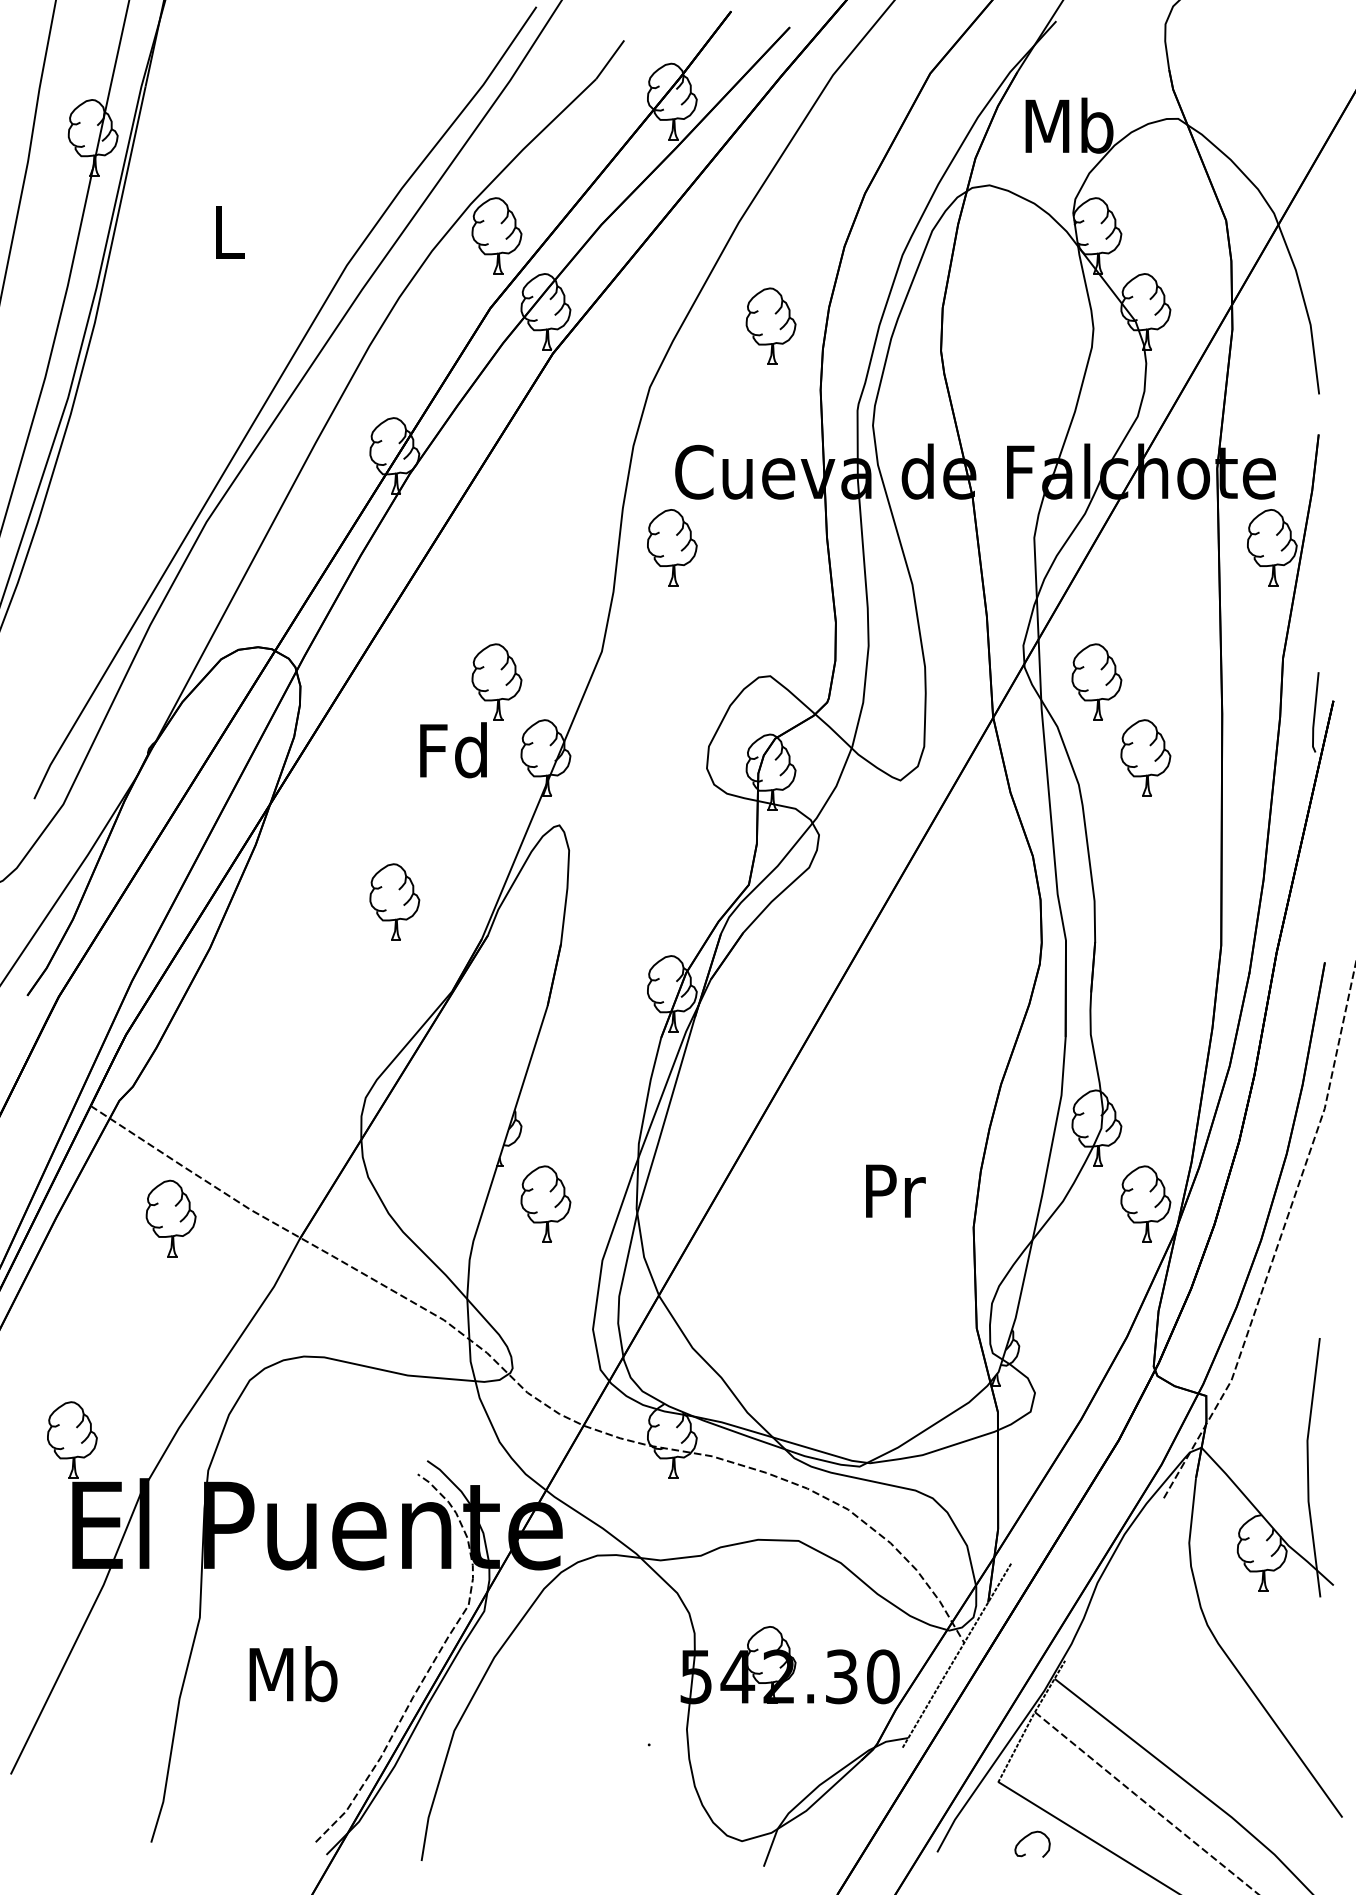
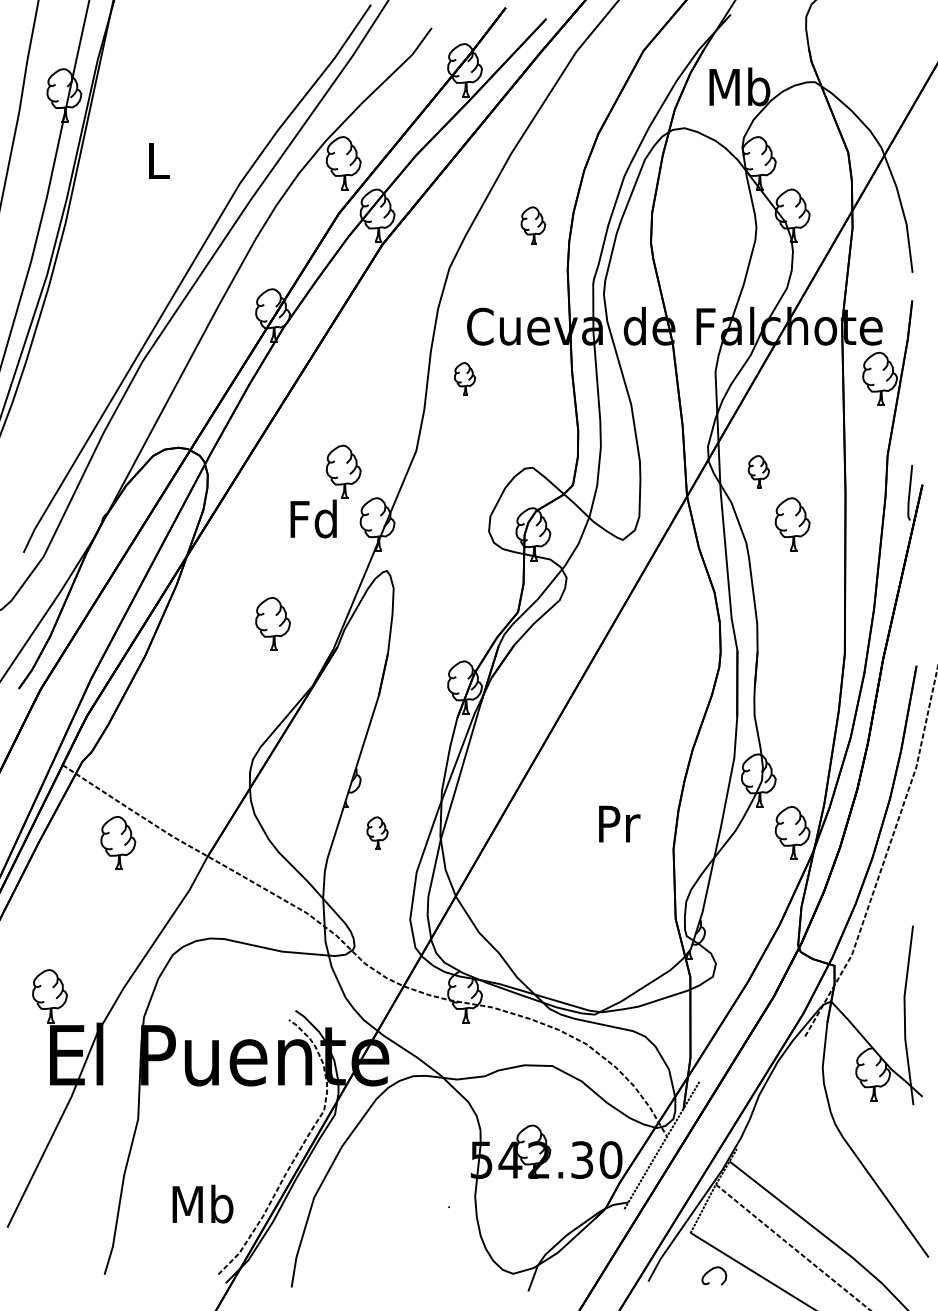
part: (771, 325) -> (533, 225), size x0.7
part: (671, 547) -> (464, 378), size x0.6
part: (1096, 681) -> (758, 471), size x0.6
part: (545, 1203) -> (377, 832), size x0.6
text: (292, 1673) -> (202, 1203), moved

